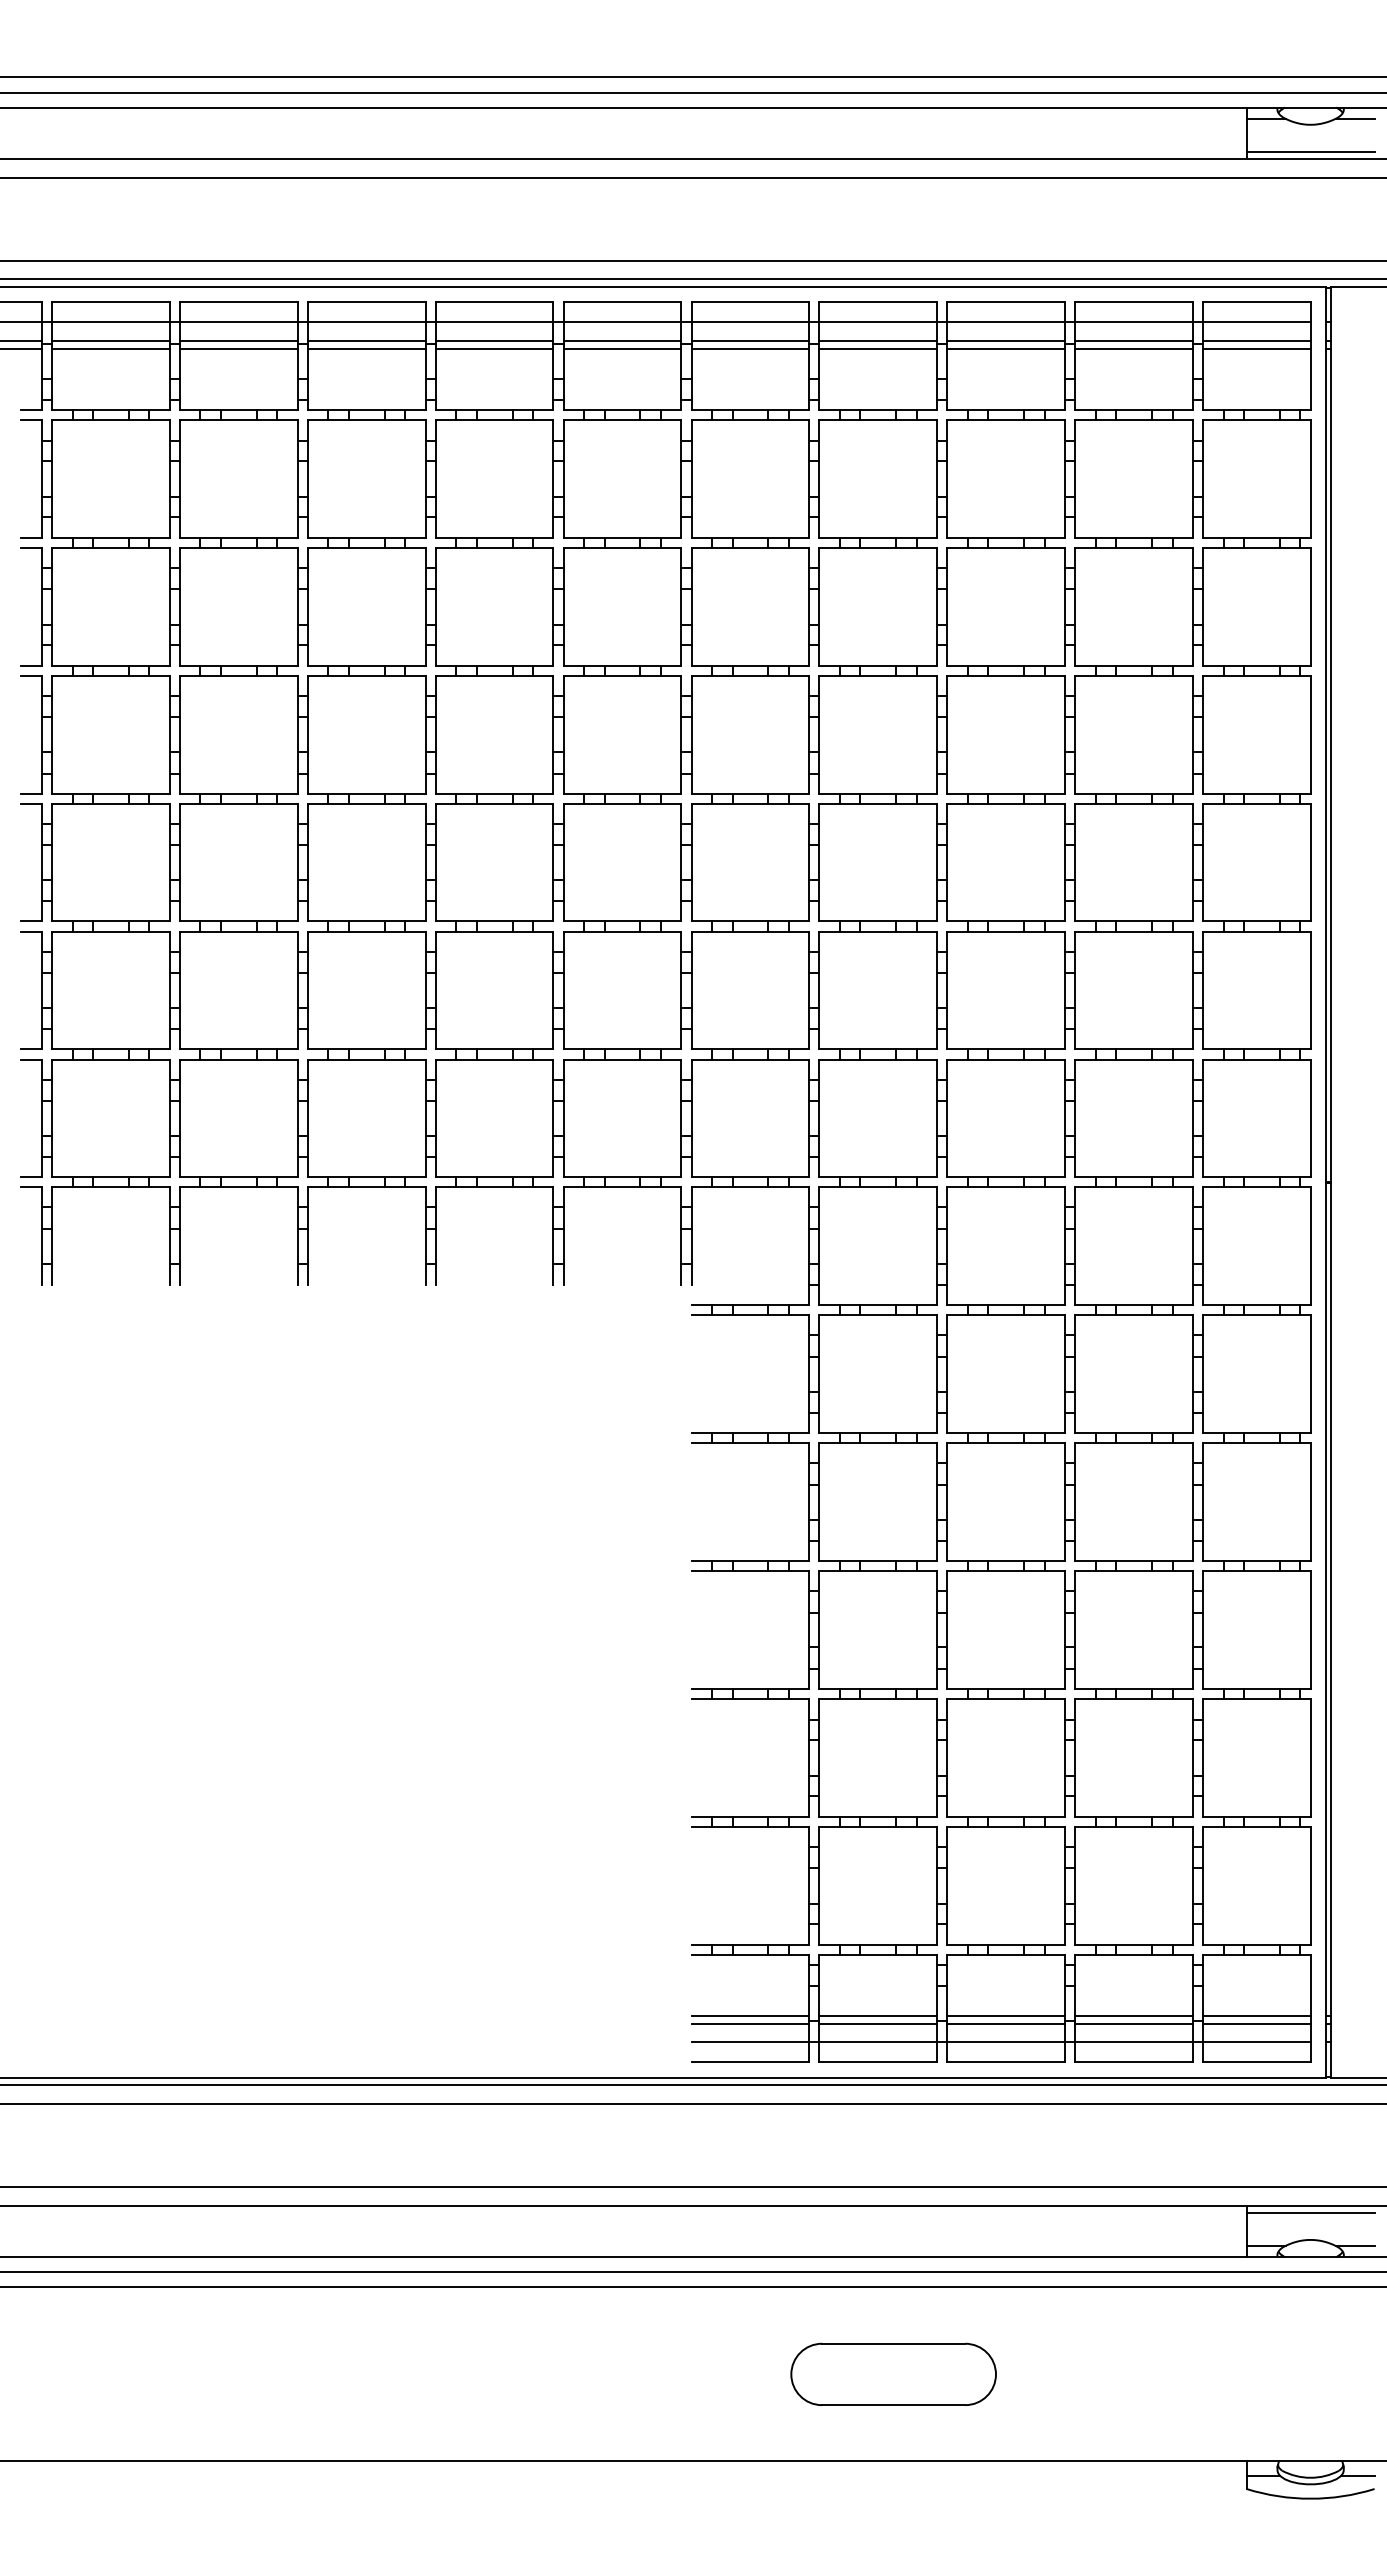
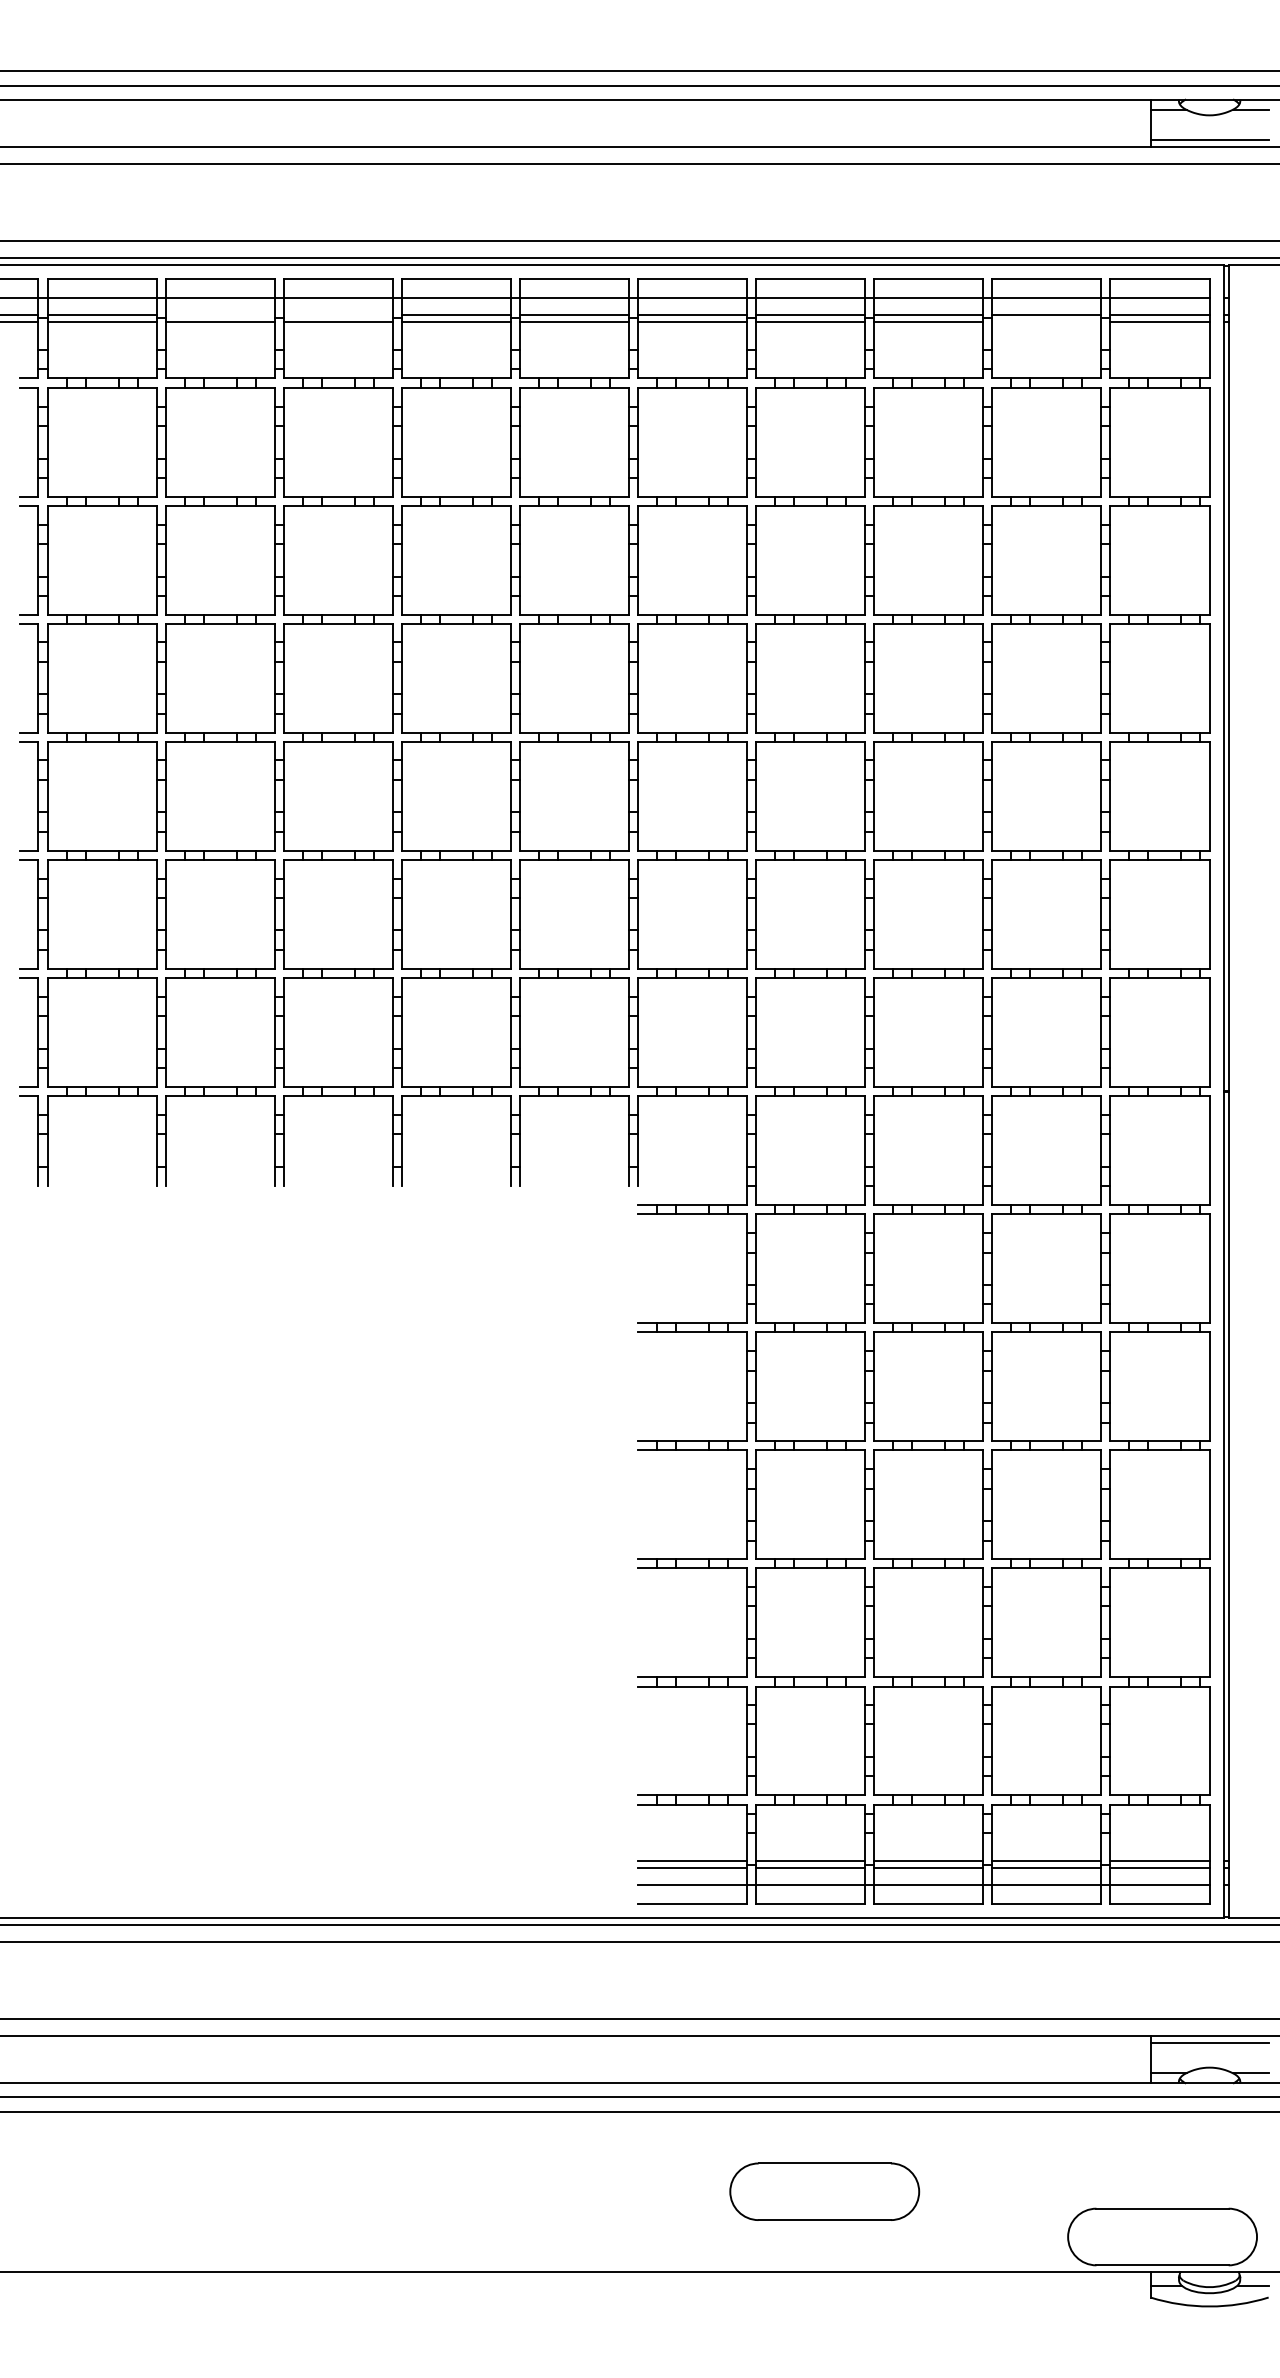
line: (238, 340) -> (220, 314), removed
line: (366, 340) -> (338, 314), removed
line: (1133, 348) -> (1046, 321), removed
part: (1259, 2422) -> (1162, 2236), added

